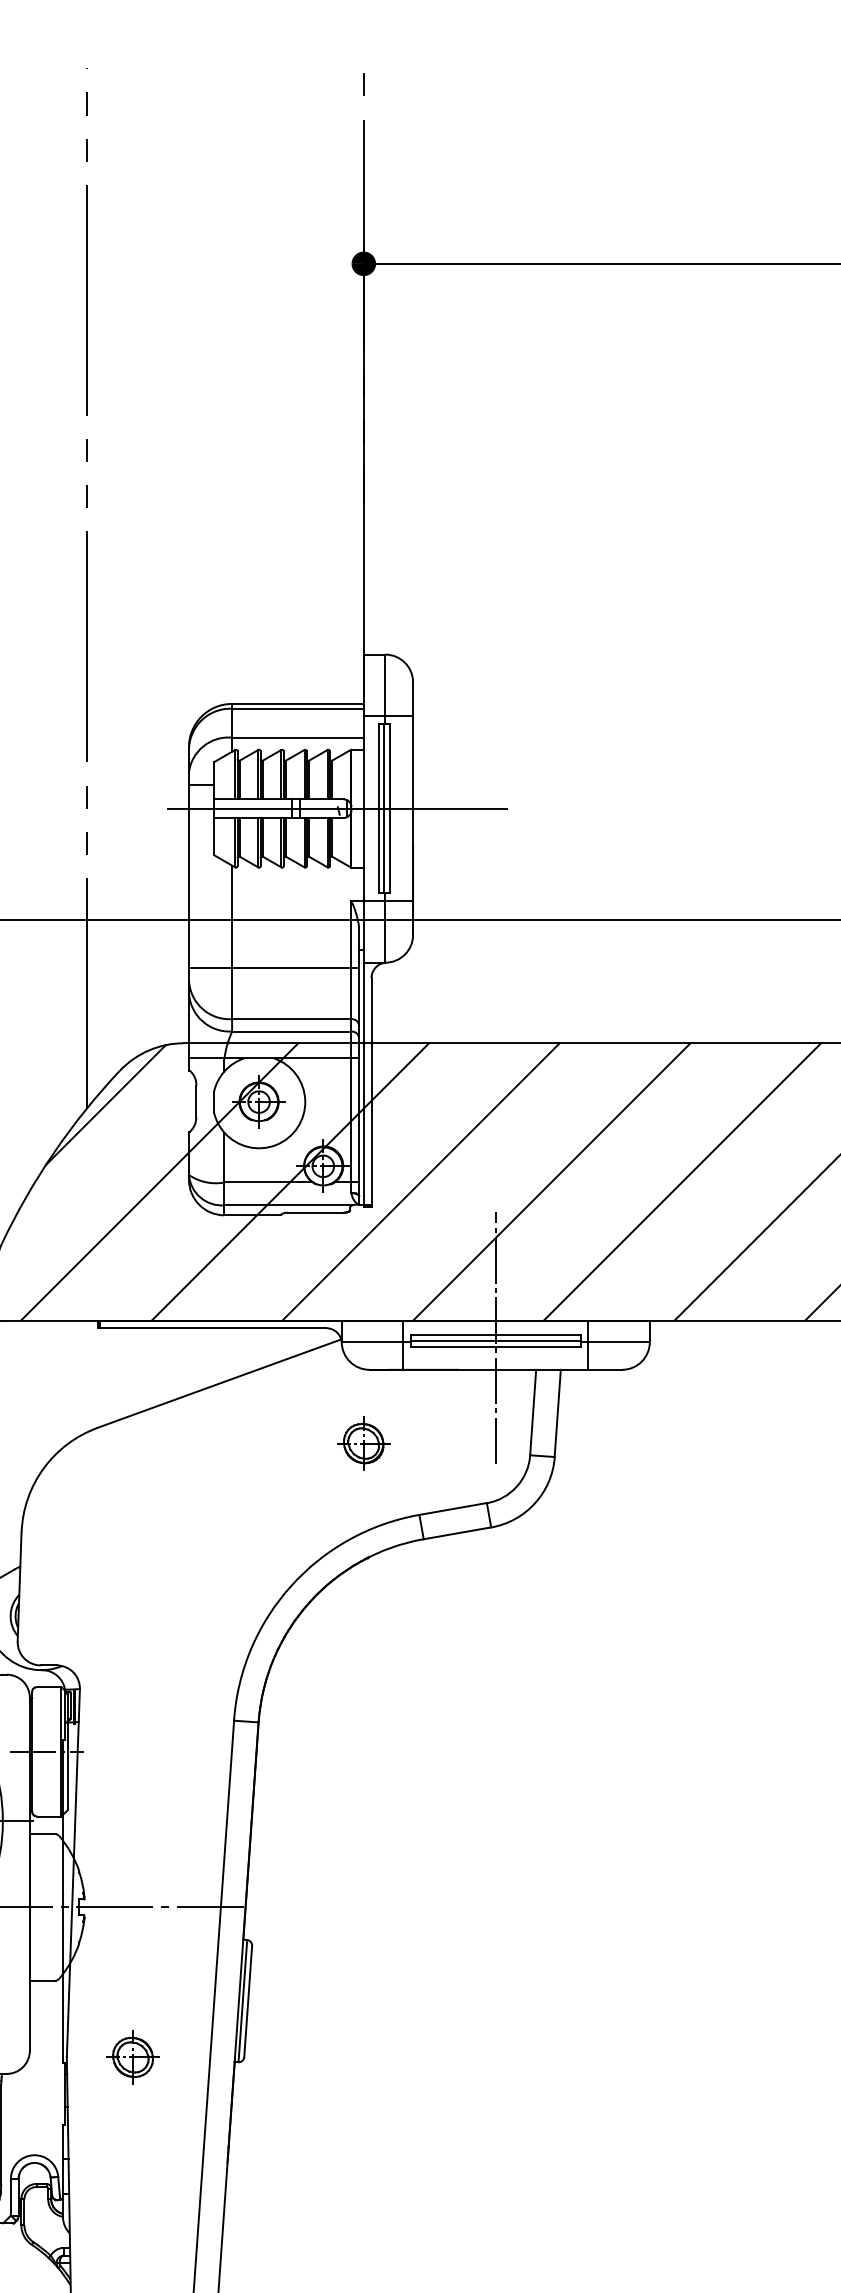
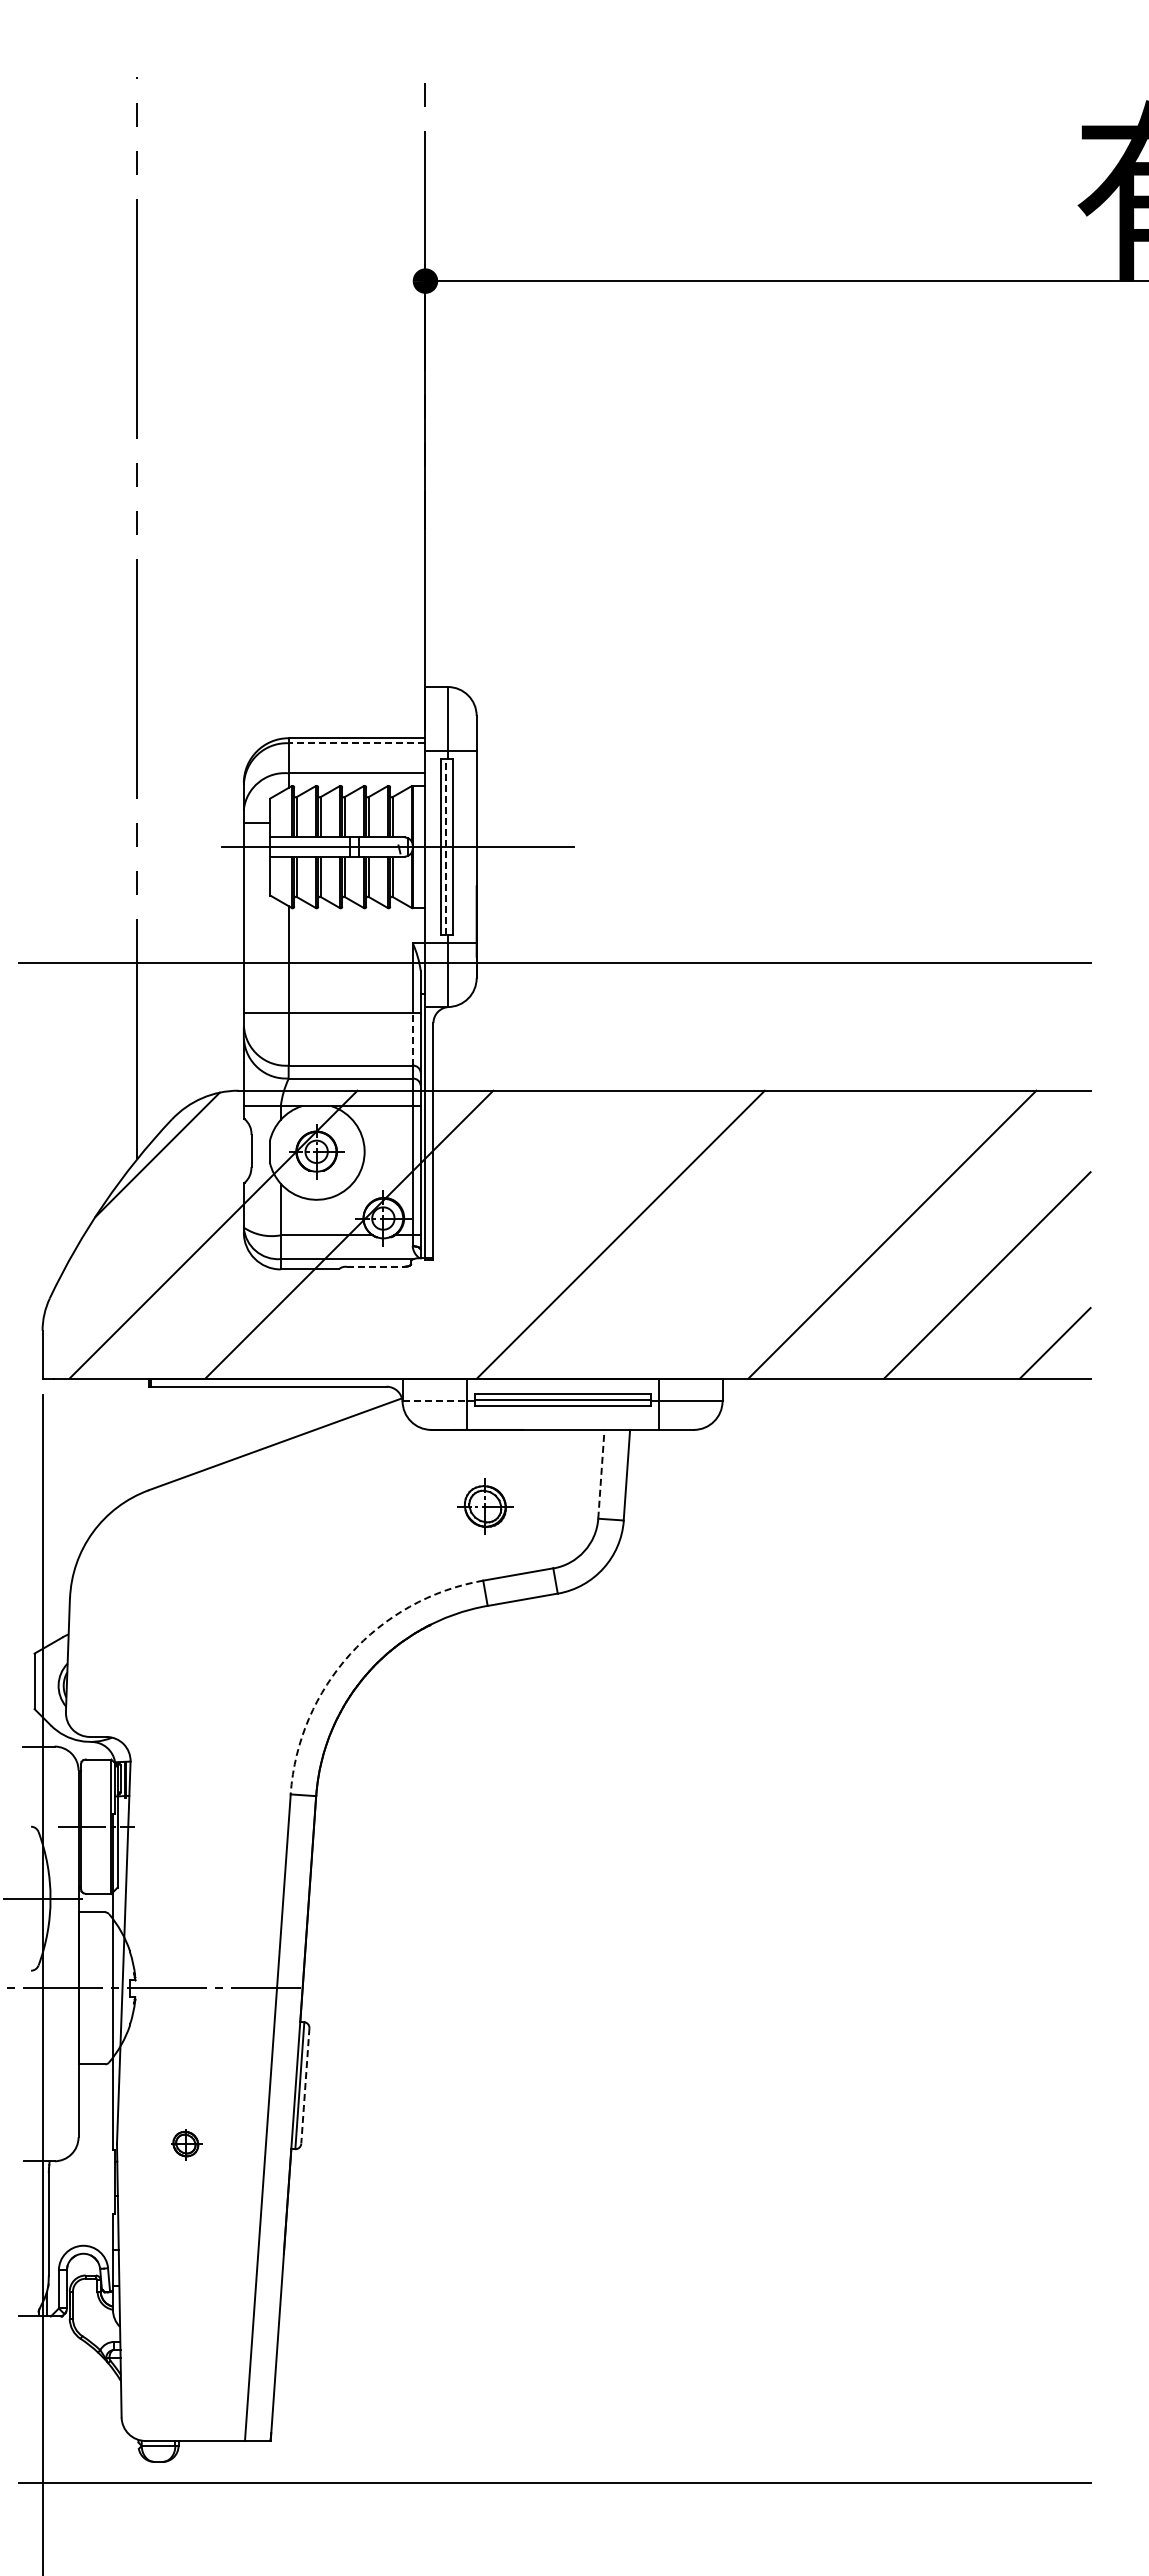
line: (297, 709) -> (356, 743), solid -> dashed
line: (384, 808) -> (446, 846), solid -> dashed
line: (351, 992) -> (412, 1038), solid -> dashed
line: (420, 1181) -> (484, 1234), removed
line: (682, 1181) -> (756, 1234), removed
line: (315, 1212) -> (375, 1266), solid -> dashed
line: (495, 1337) -> (562, 1396), removed
line: (373, 1342) -> (435, 1401), solid -> dashed
line: (533, 1412) -> (601, 1474), solid -> dashed
part: (363, 1443) -> (485, 1506), moved
arc: (291, 1586) -> (350, 1654), solid -> dashed
line: (248, 2000) -> (305, 2085), solid -> dashed
part: (132, 2056) -> (185, 2143), size x0.6

